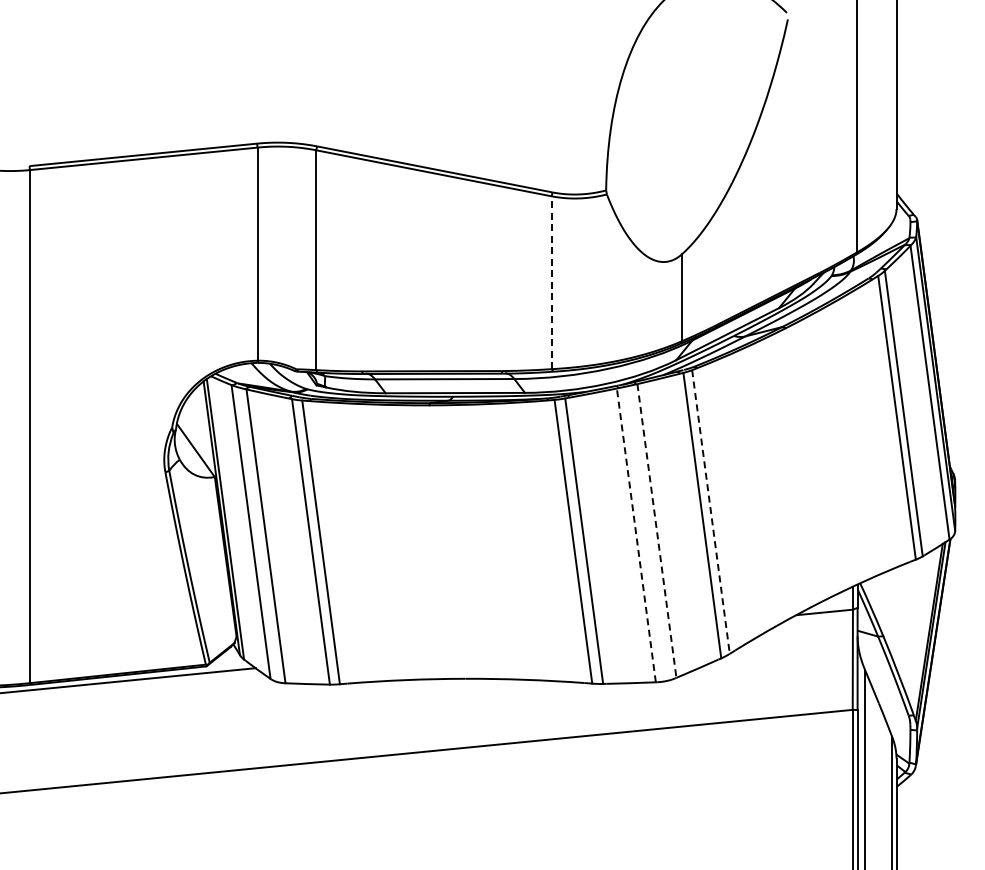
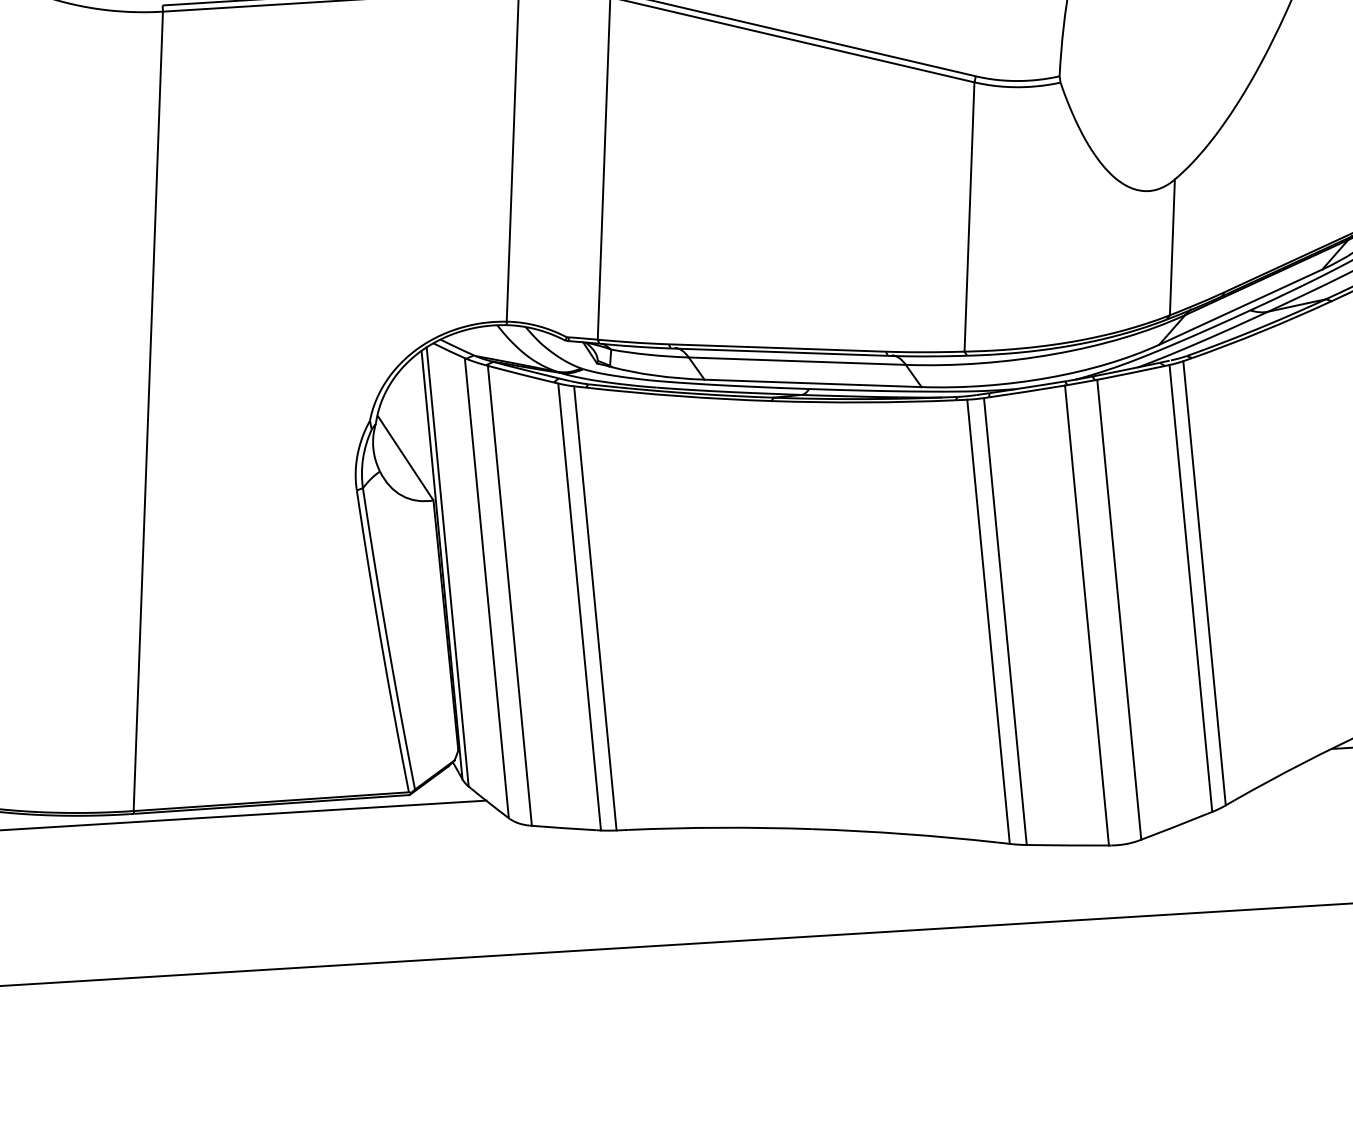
line: (551, 282) -> (969, 216), dashed -> solid
line: (711, 512) -> (1205, 584), dashed -> solid
line: (657, 531) -> (1120, 610), dashed -> solid
line: (636, 534) -> (1087, 614), dashed -> solid

